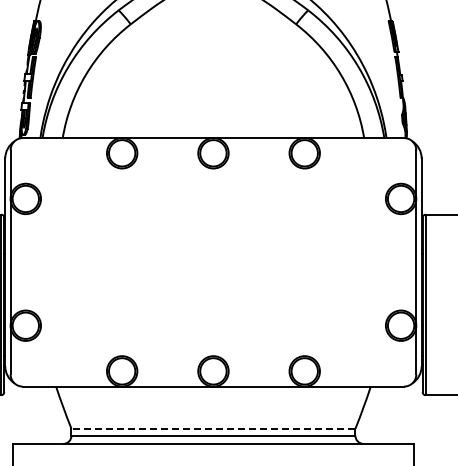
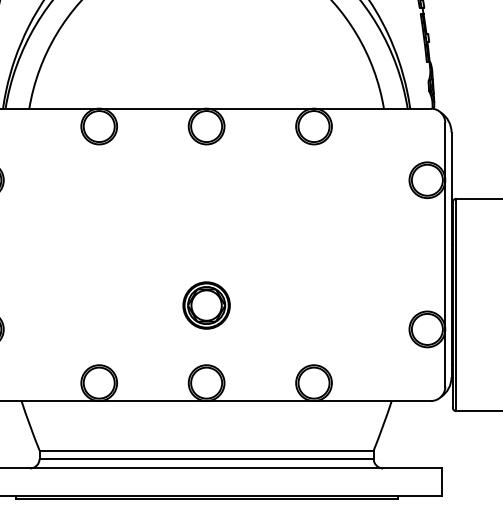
part: (213, 305) -> (206, 305), added
line: (213, 428) -> (206, 450), dashed -> solid

